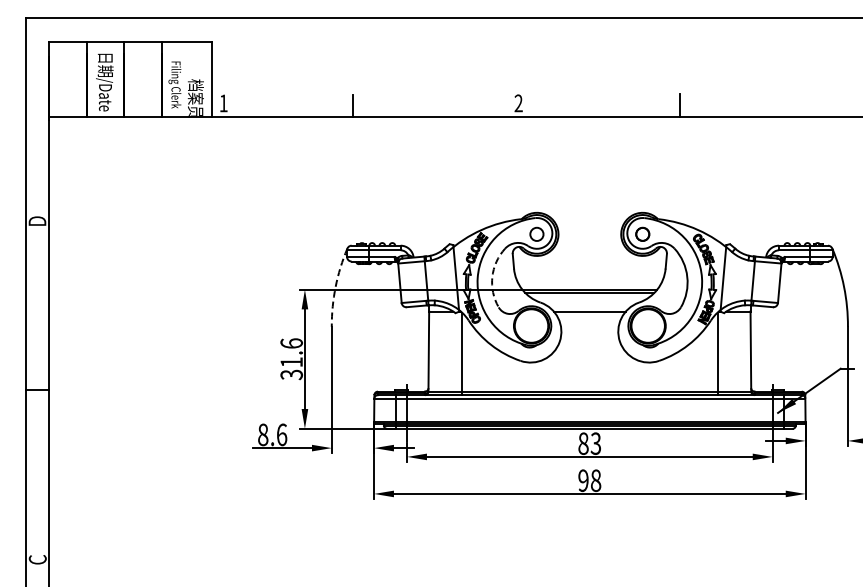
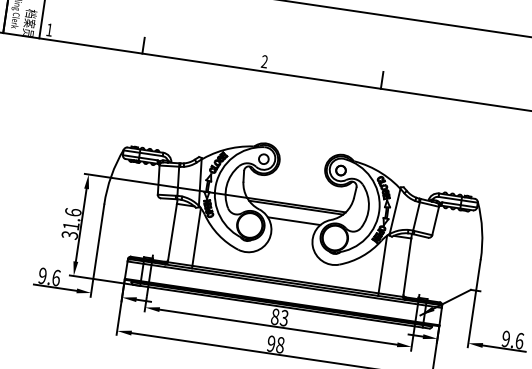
arc: (492, 276) -> (226, 185), dashed -> solid
arc: (335, 286) -> (111, 175), dashed -> solid
text: (263, 434) -> (42, 275), 8.6 -> 9.6

